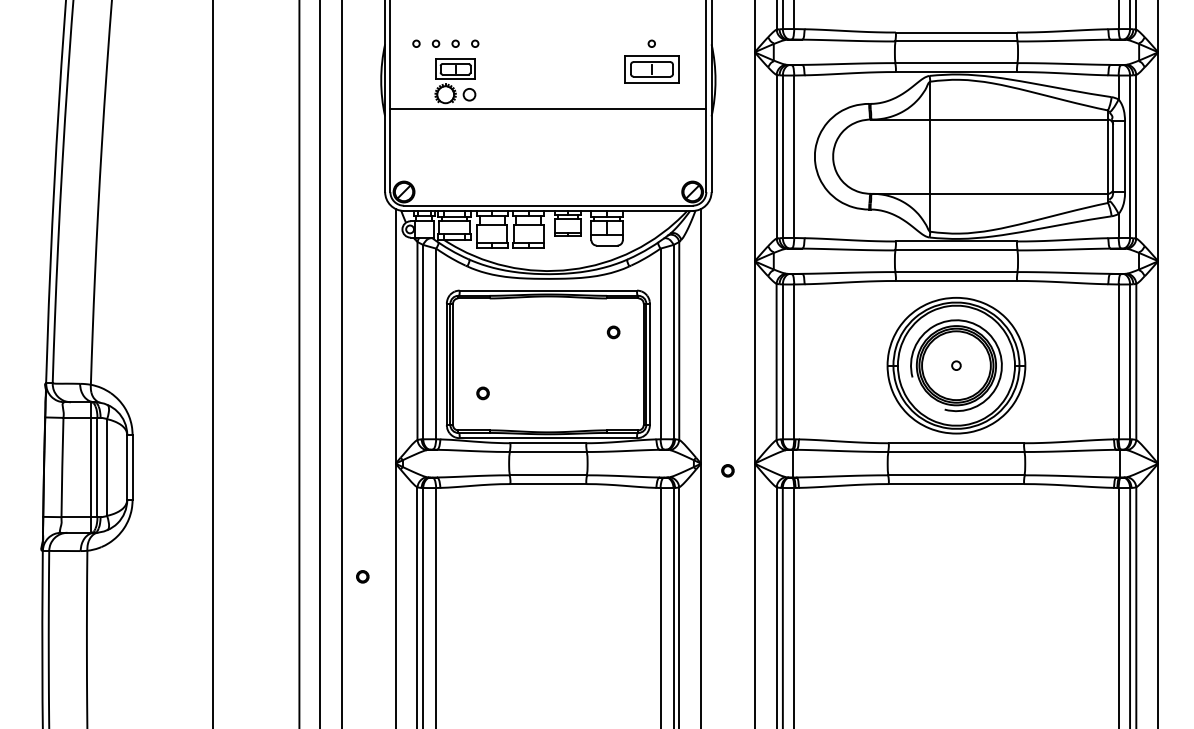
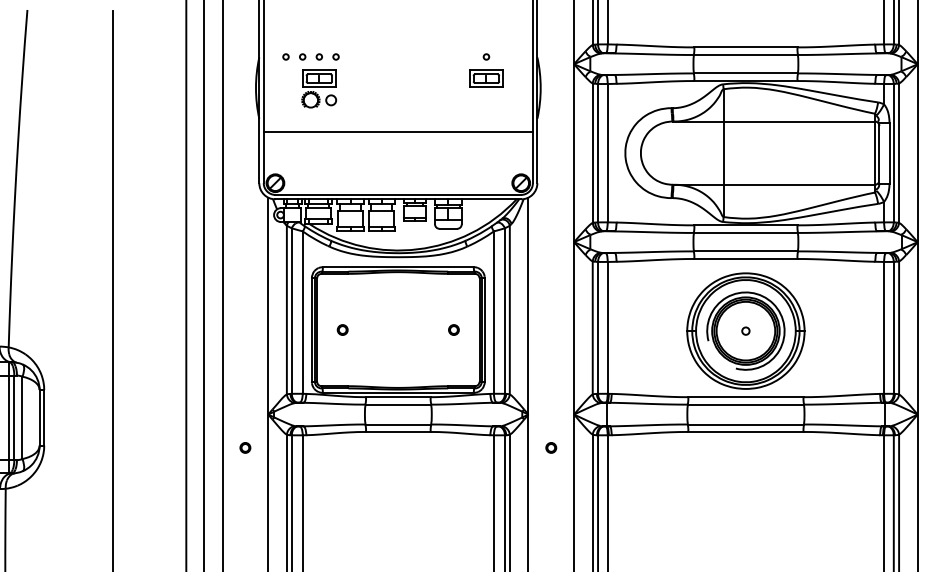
part: (651, 68) -> (486, 78), size x0.71
line: (548, 109) -> (398, 131), moved
part: (613, 332) -> (453, 330), moved
part: (482, 393) -> (342, 330), moved
circle: (727, 470) -> (550, 447), moved
circle: (362, 576) -> (245, 447), moved

